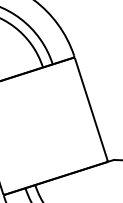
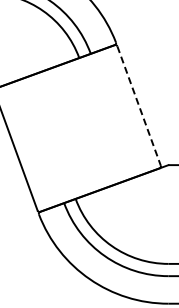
line: (91, 110) -> (139, 106), solid -> dashed

